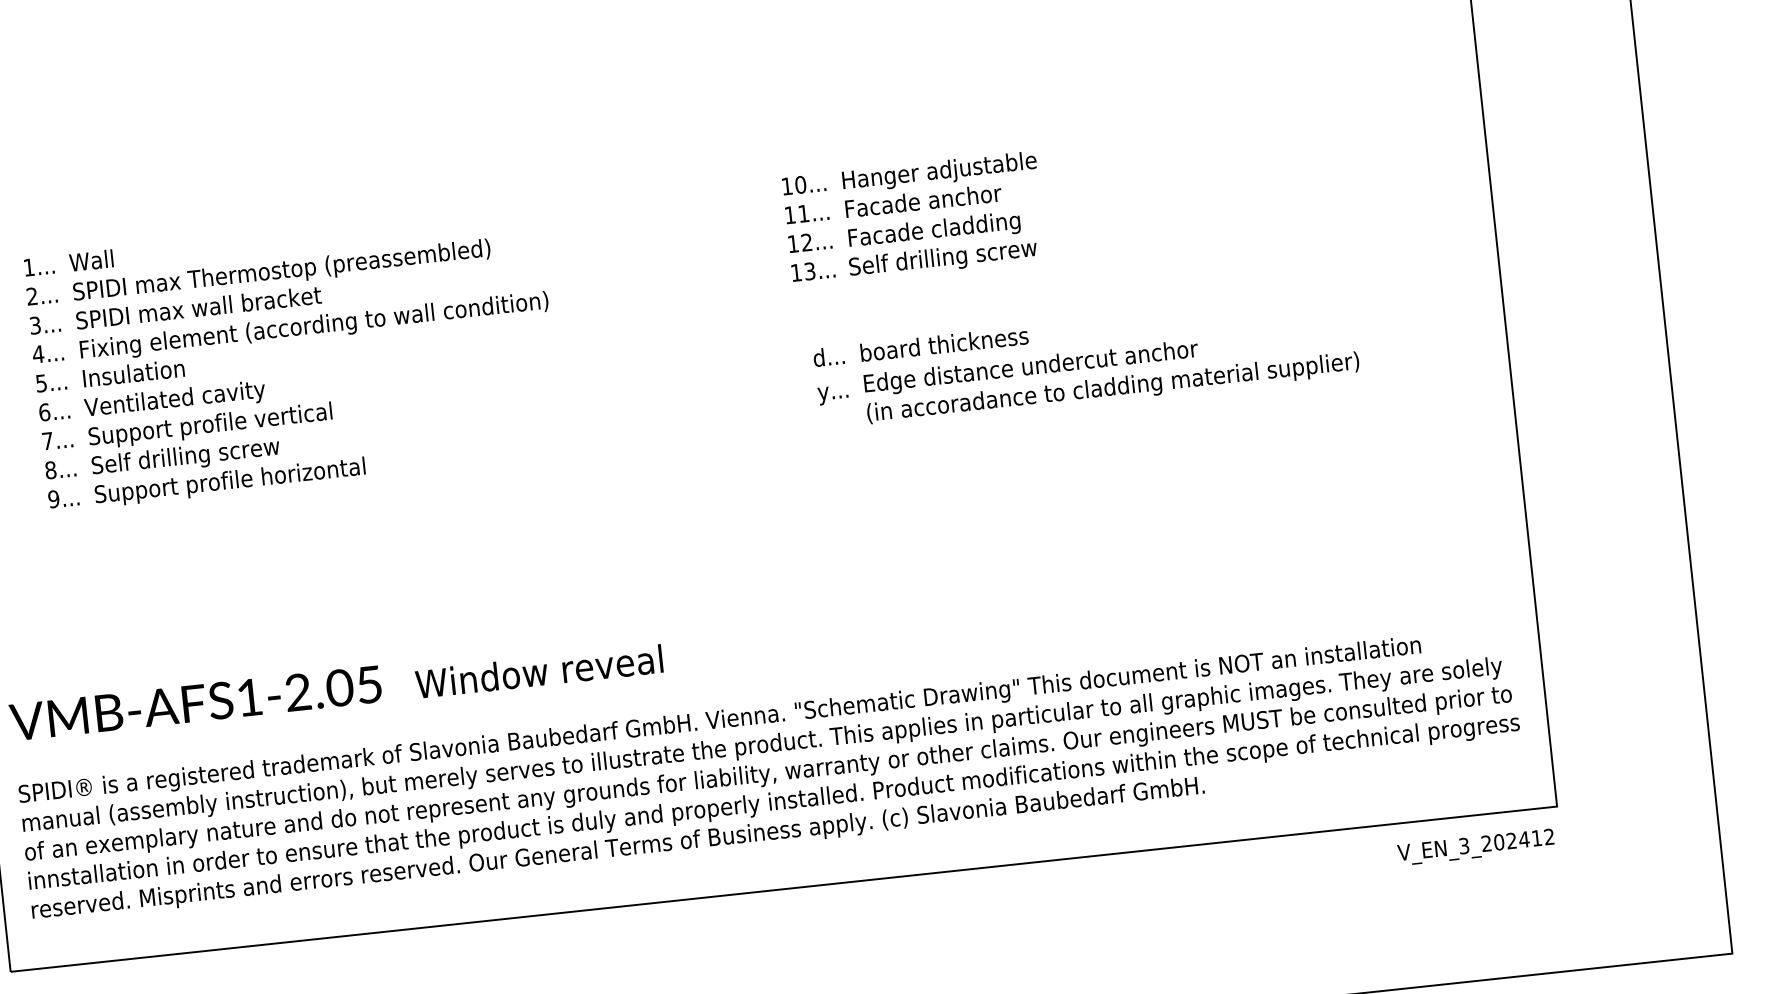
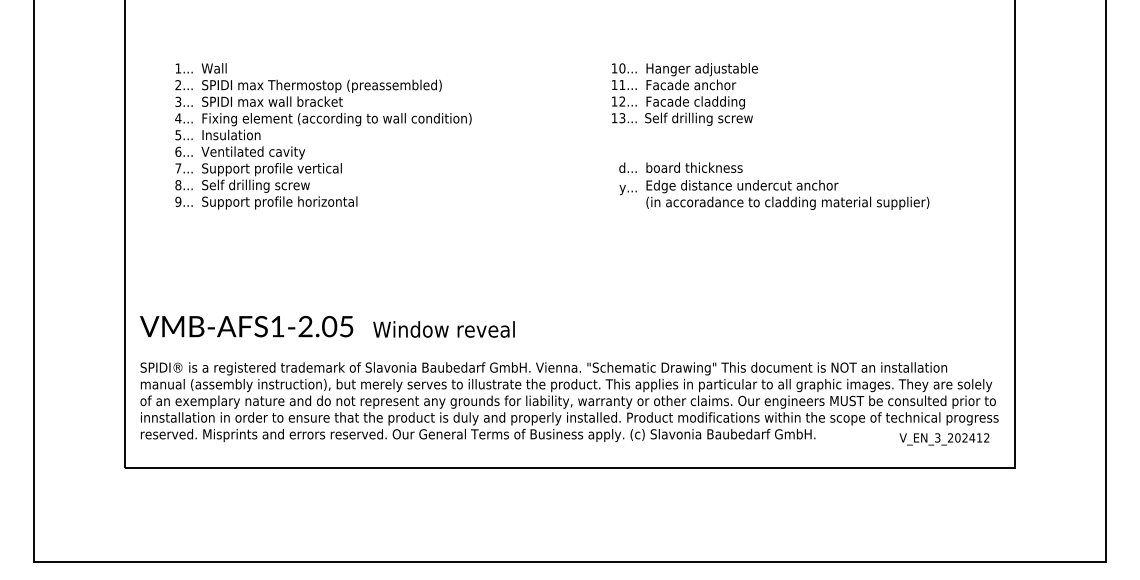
text: (1476, 847) -> (944, 439), moved

